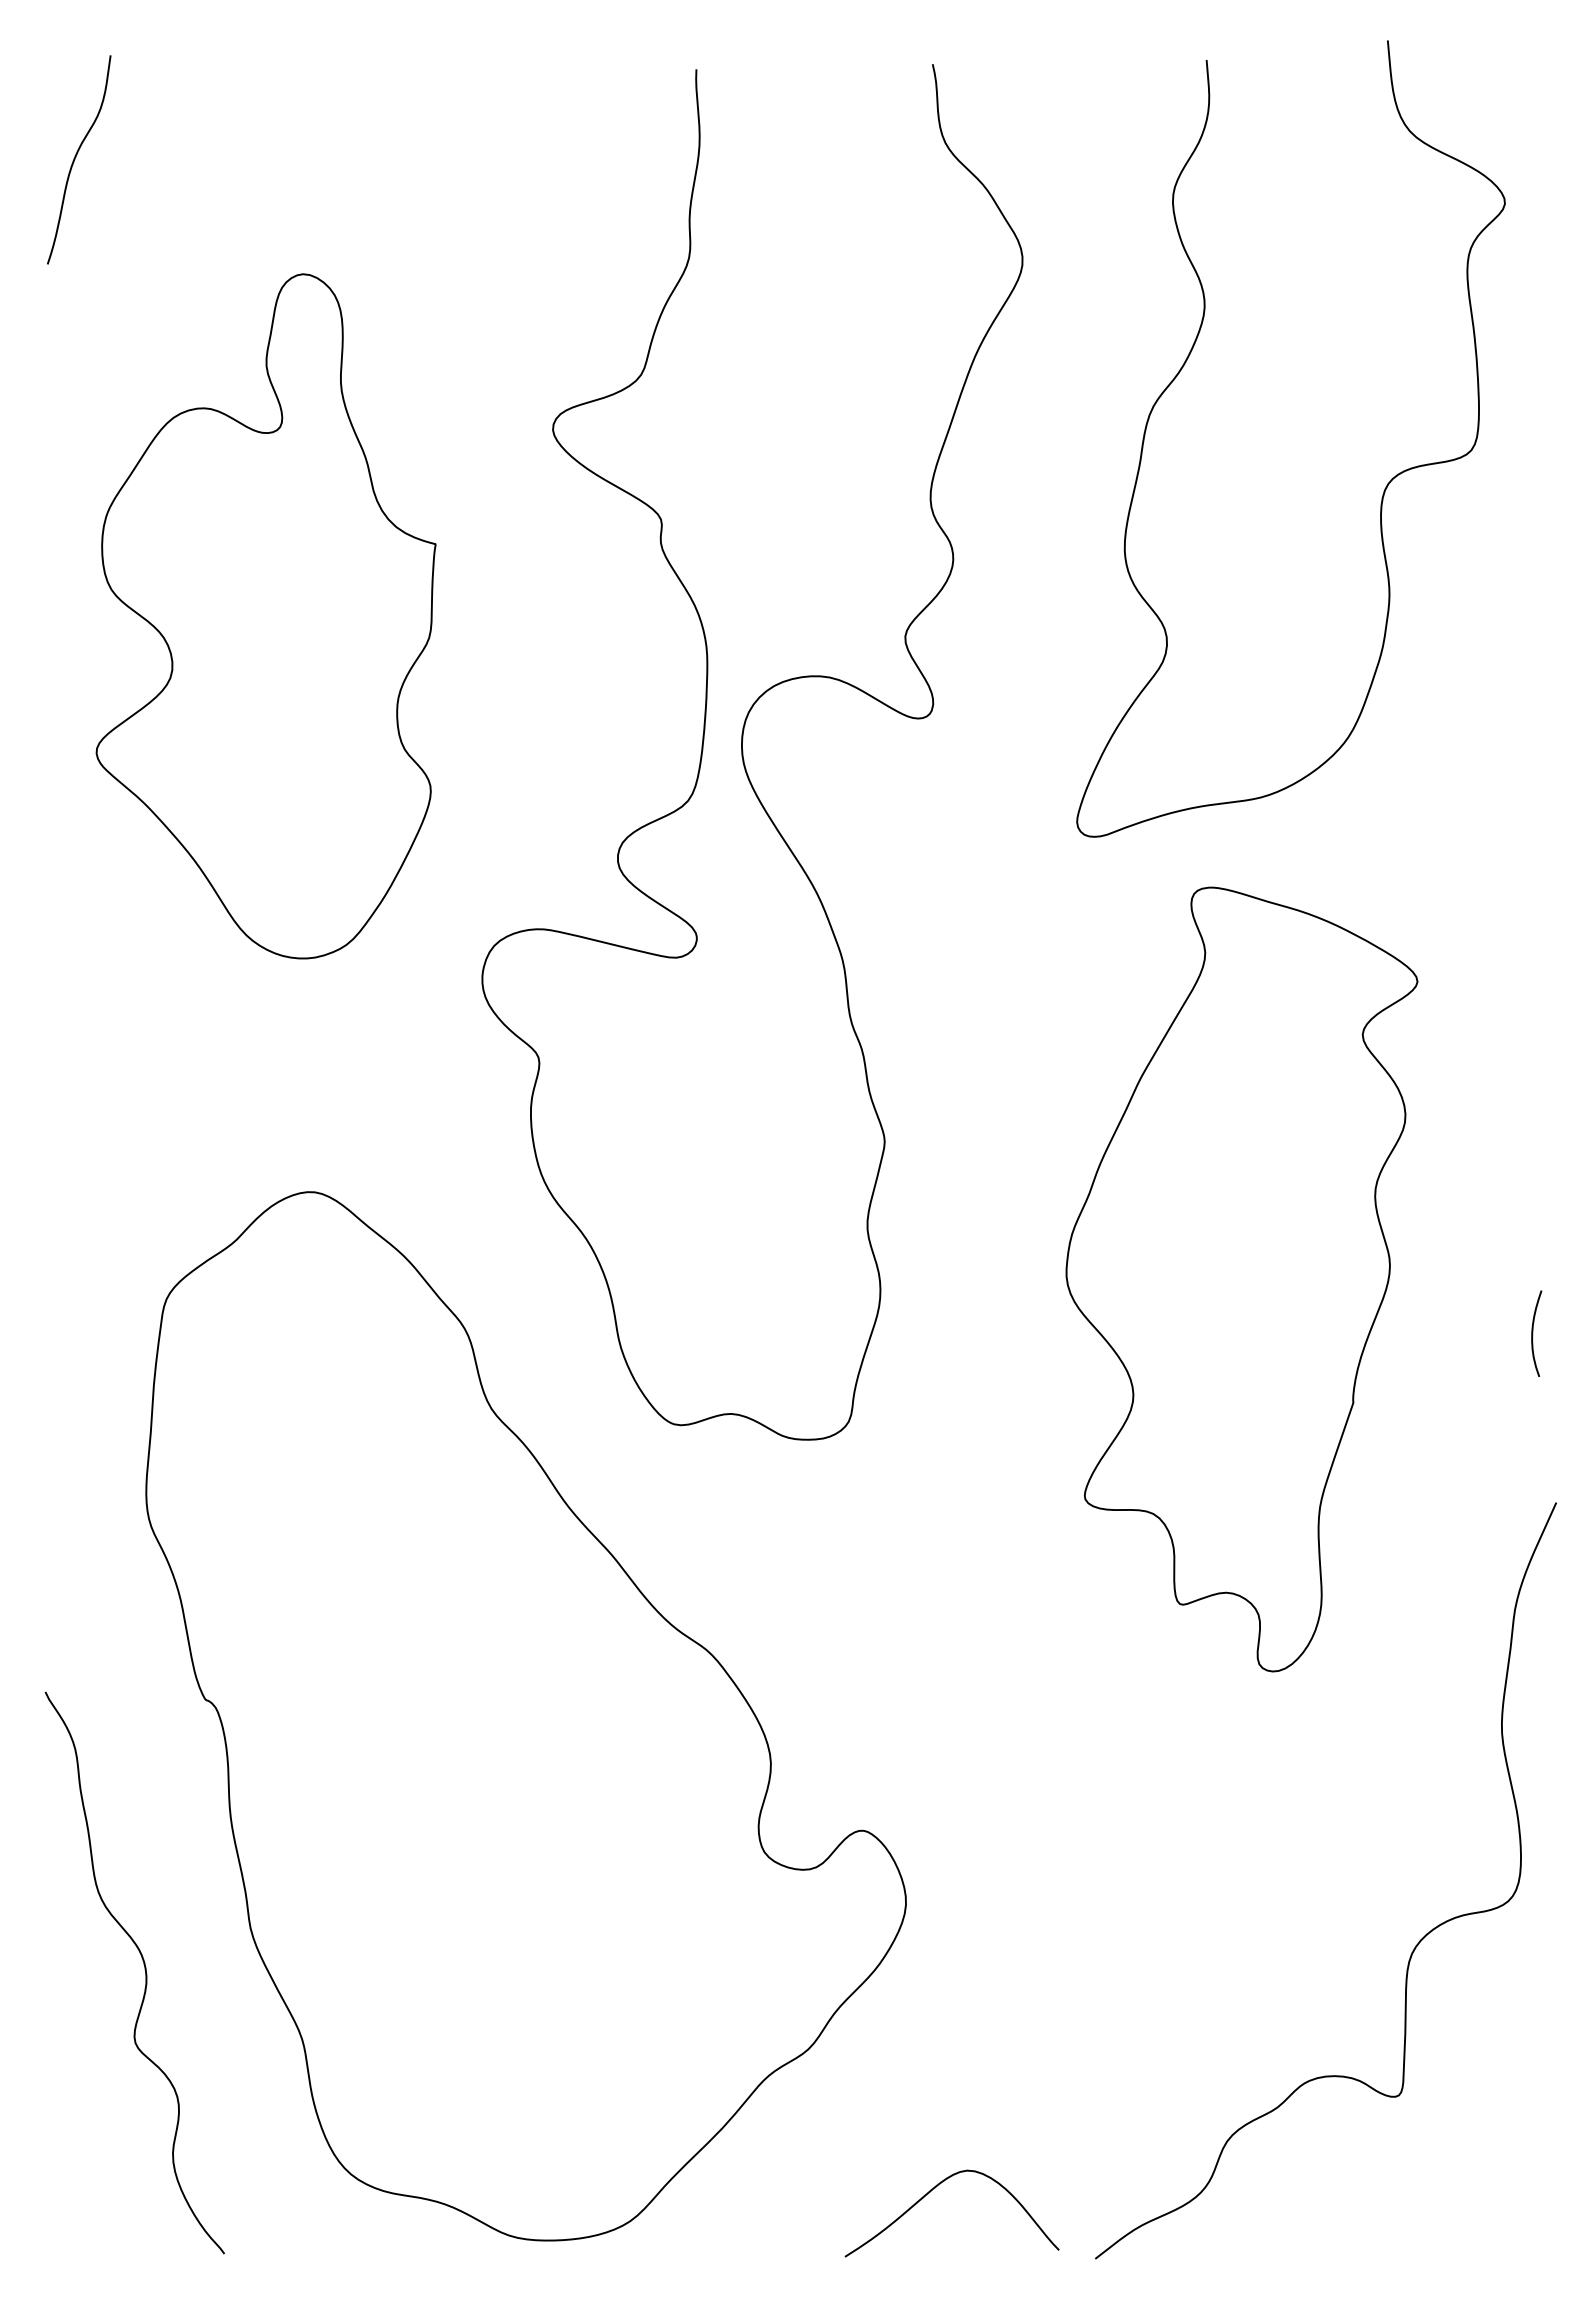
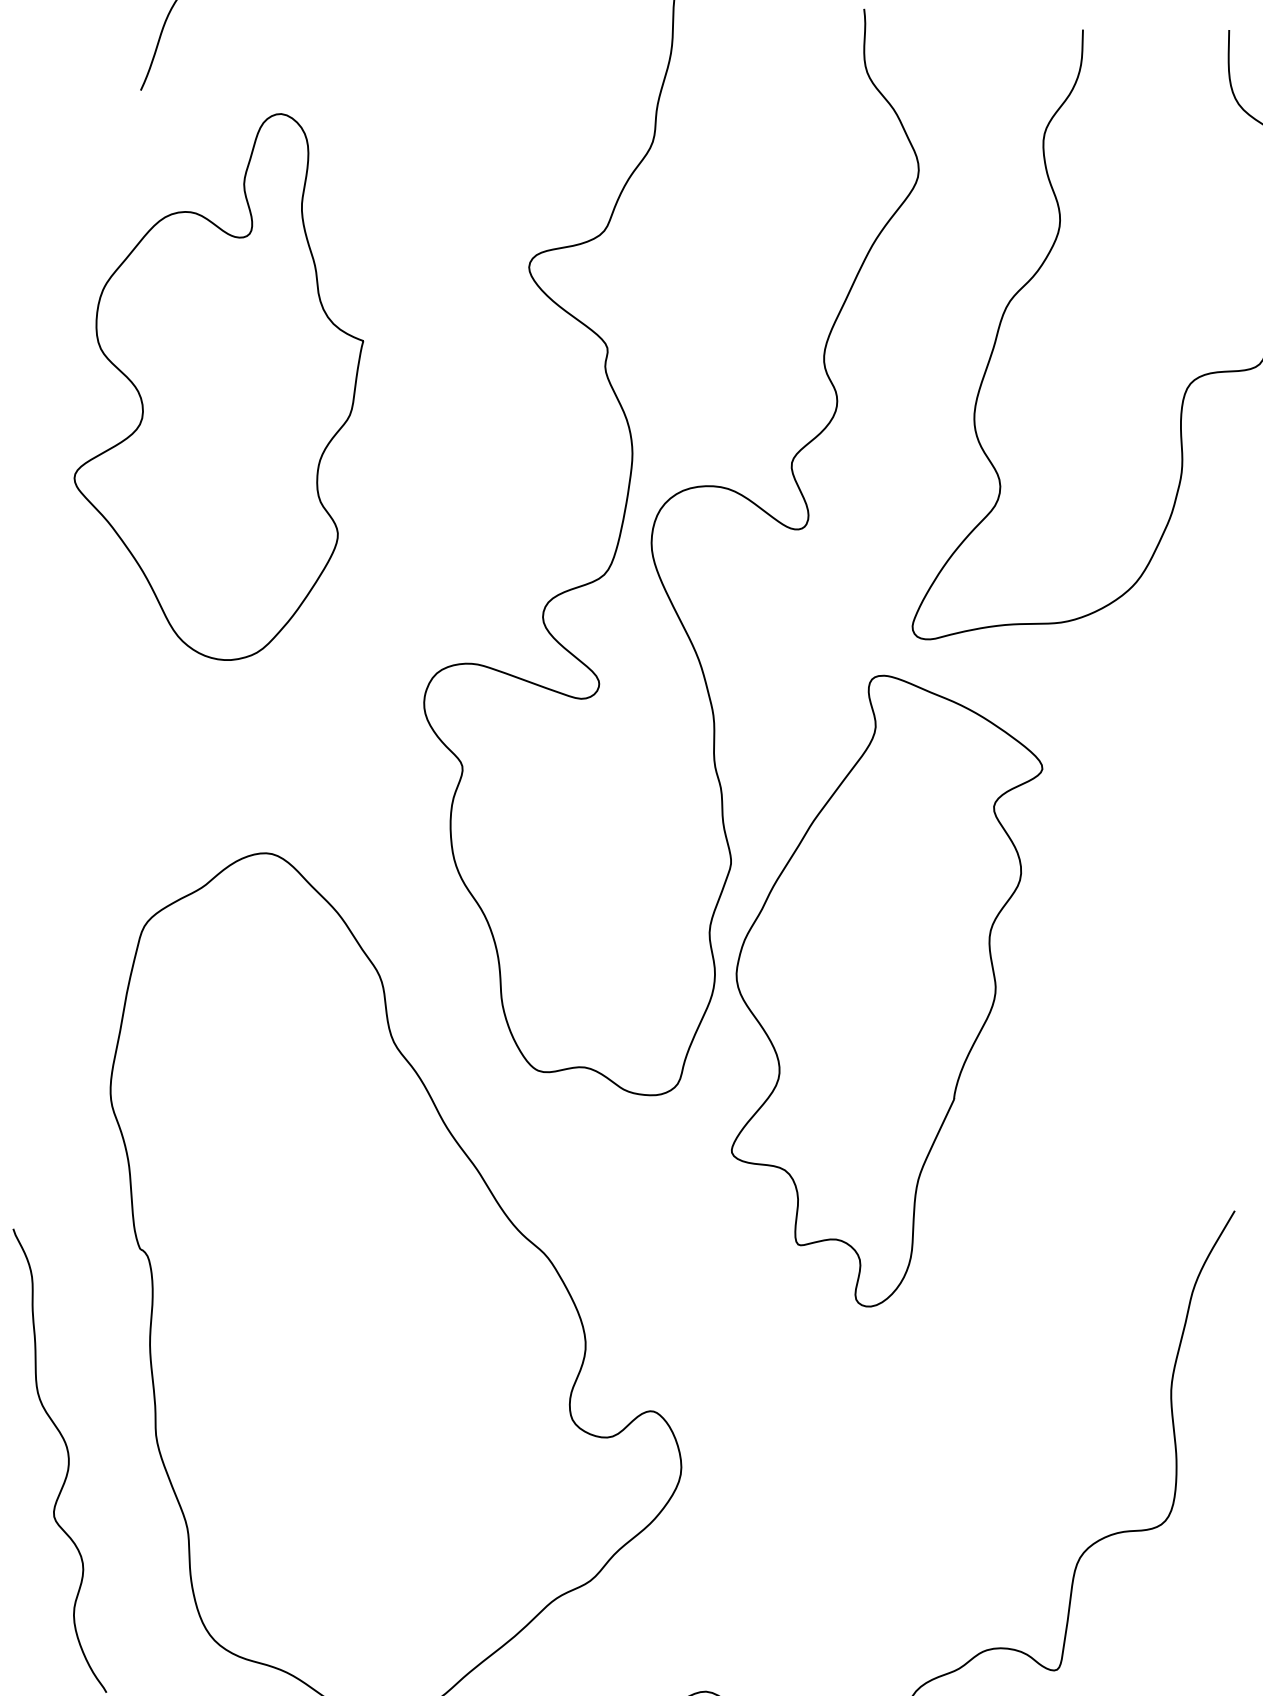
part: (265, 616) -> (221, 383), moved
part: (1241, 1279) -> (875, 991), moved
curve: (1533, 1333) -> (1231, 1073), removed

